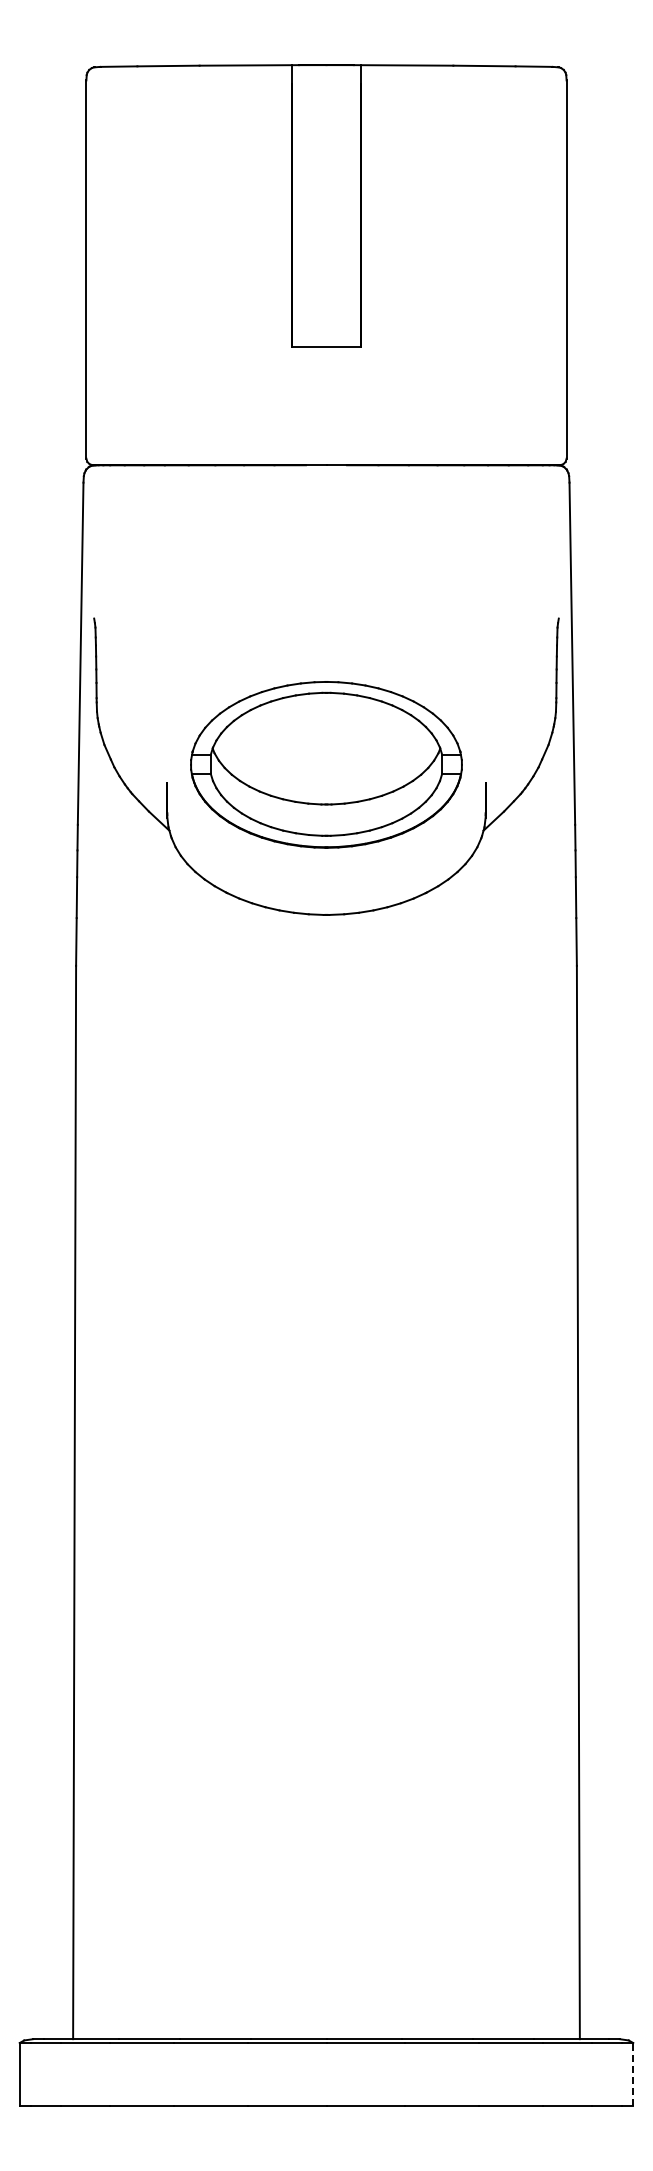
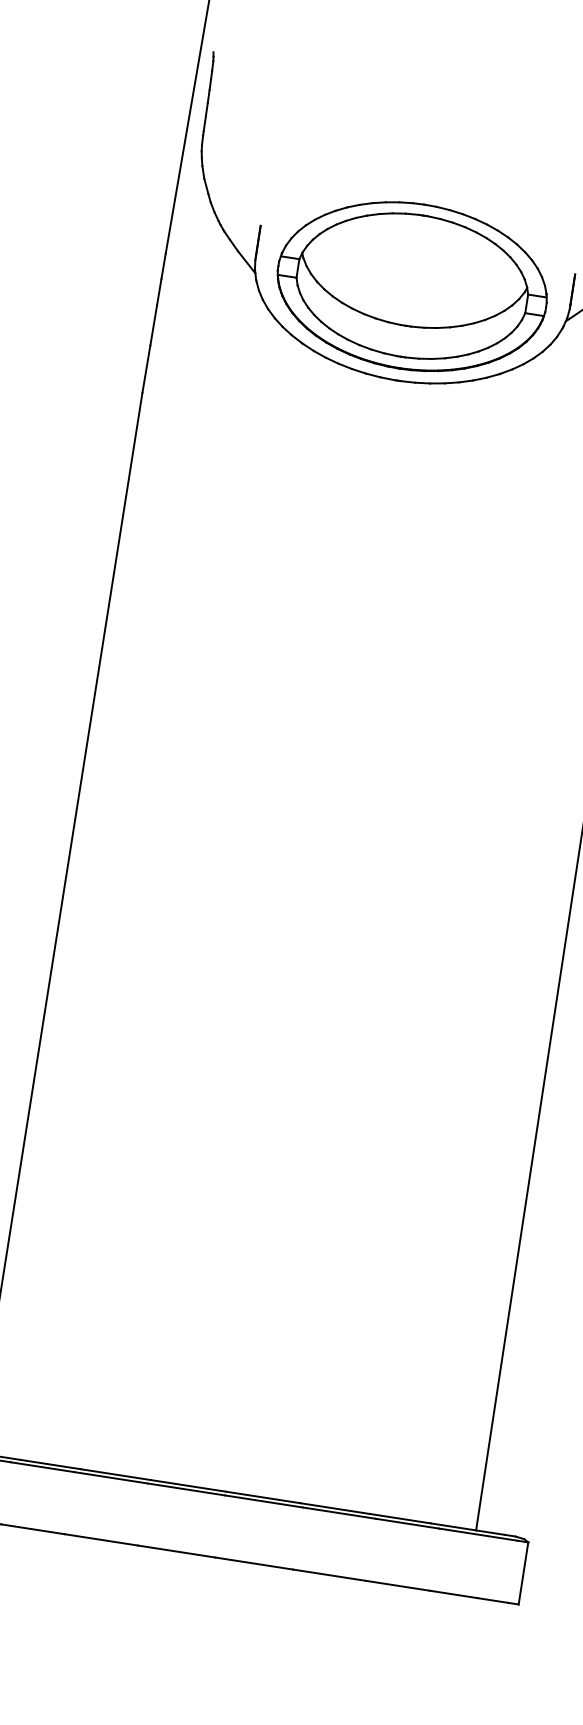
part: (326, 764) -> (412, 286), moved
line: (633, 2073) -> (523, 1572), dashed -> solid

